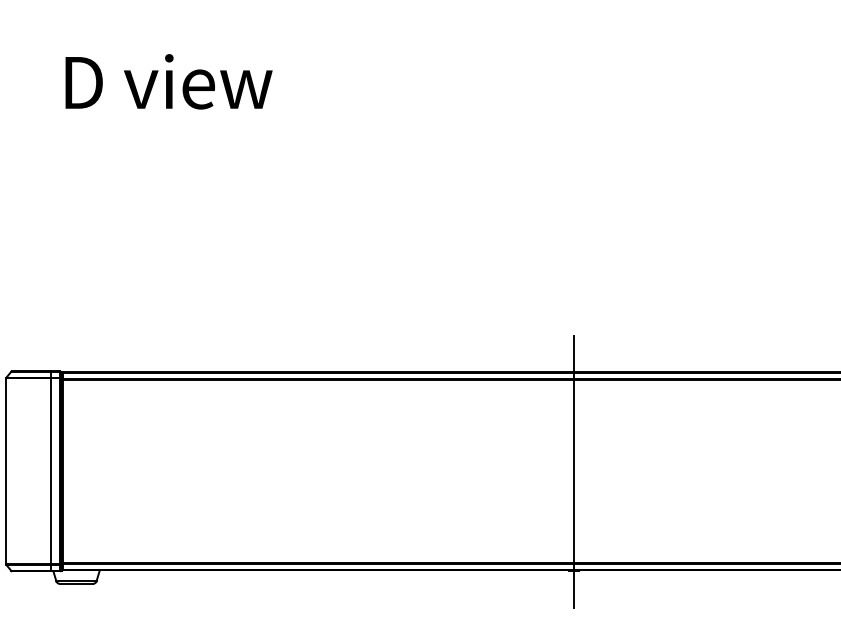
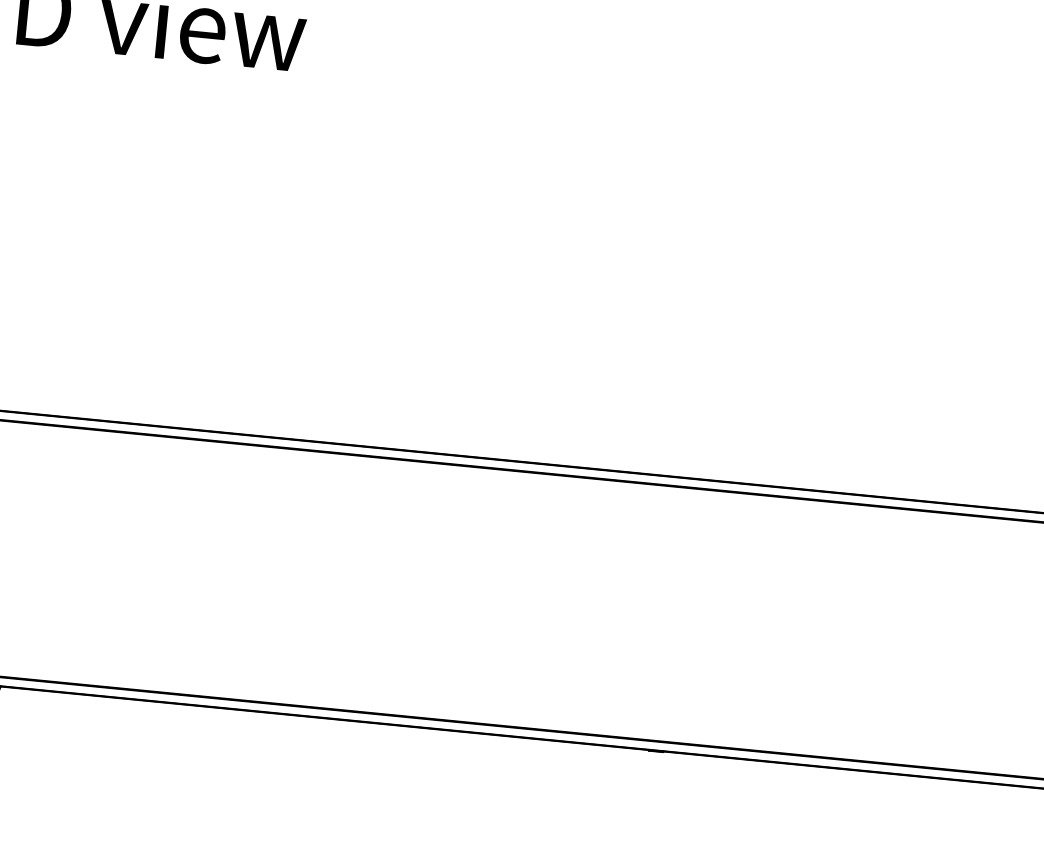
line: (574, 471) -> (669, 614), removed

